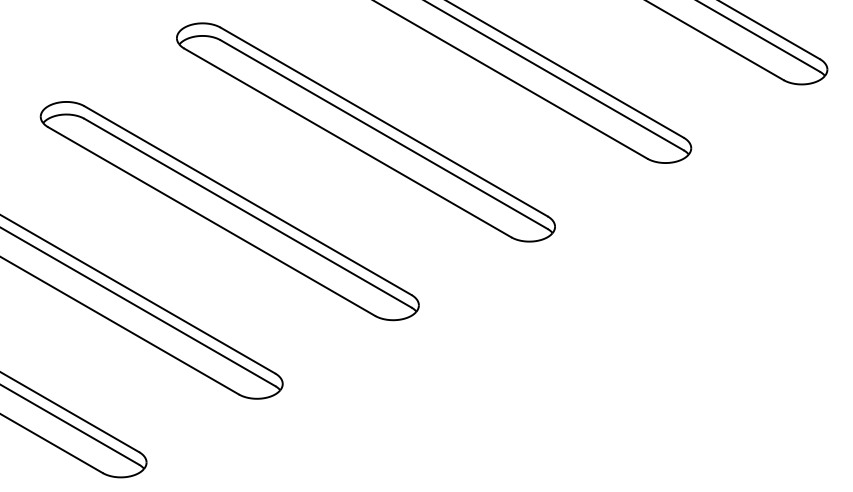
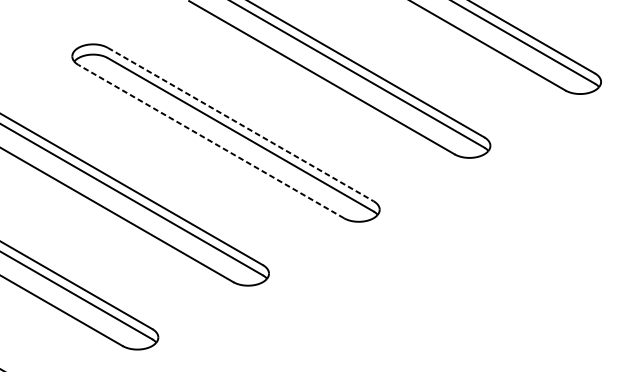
line: (384, 122) -> (241, 124), solid -> dashed
line: (347, 142) -> (210, 141), solid -> dashed

